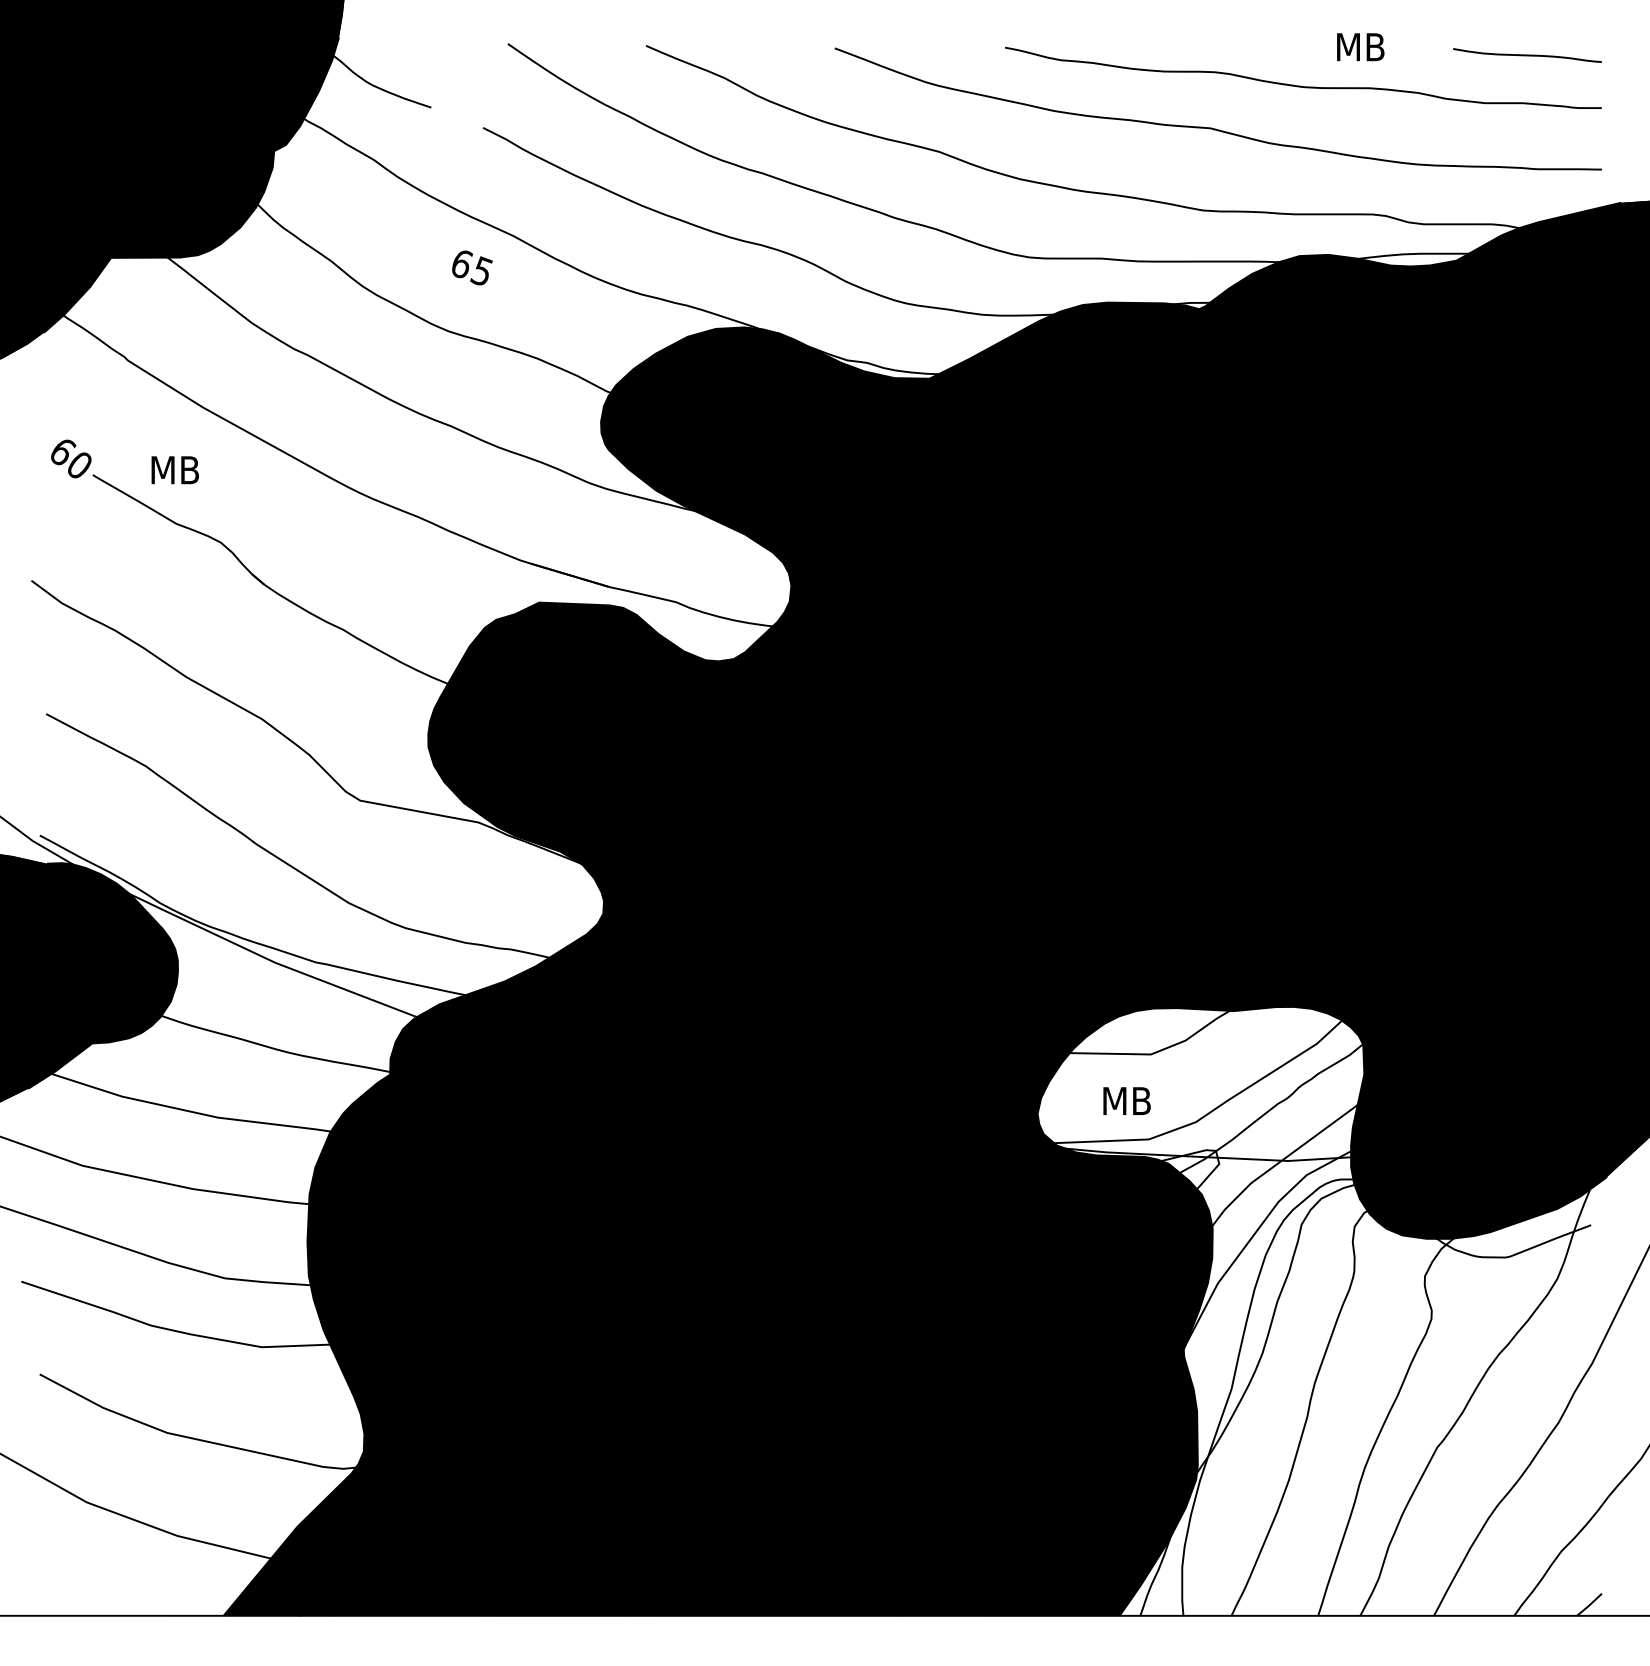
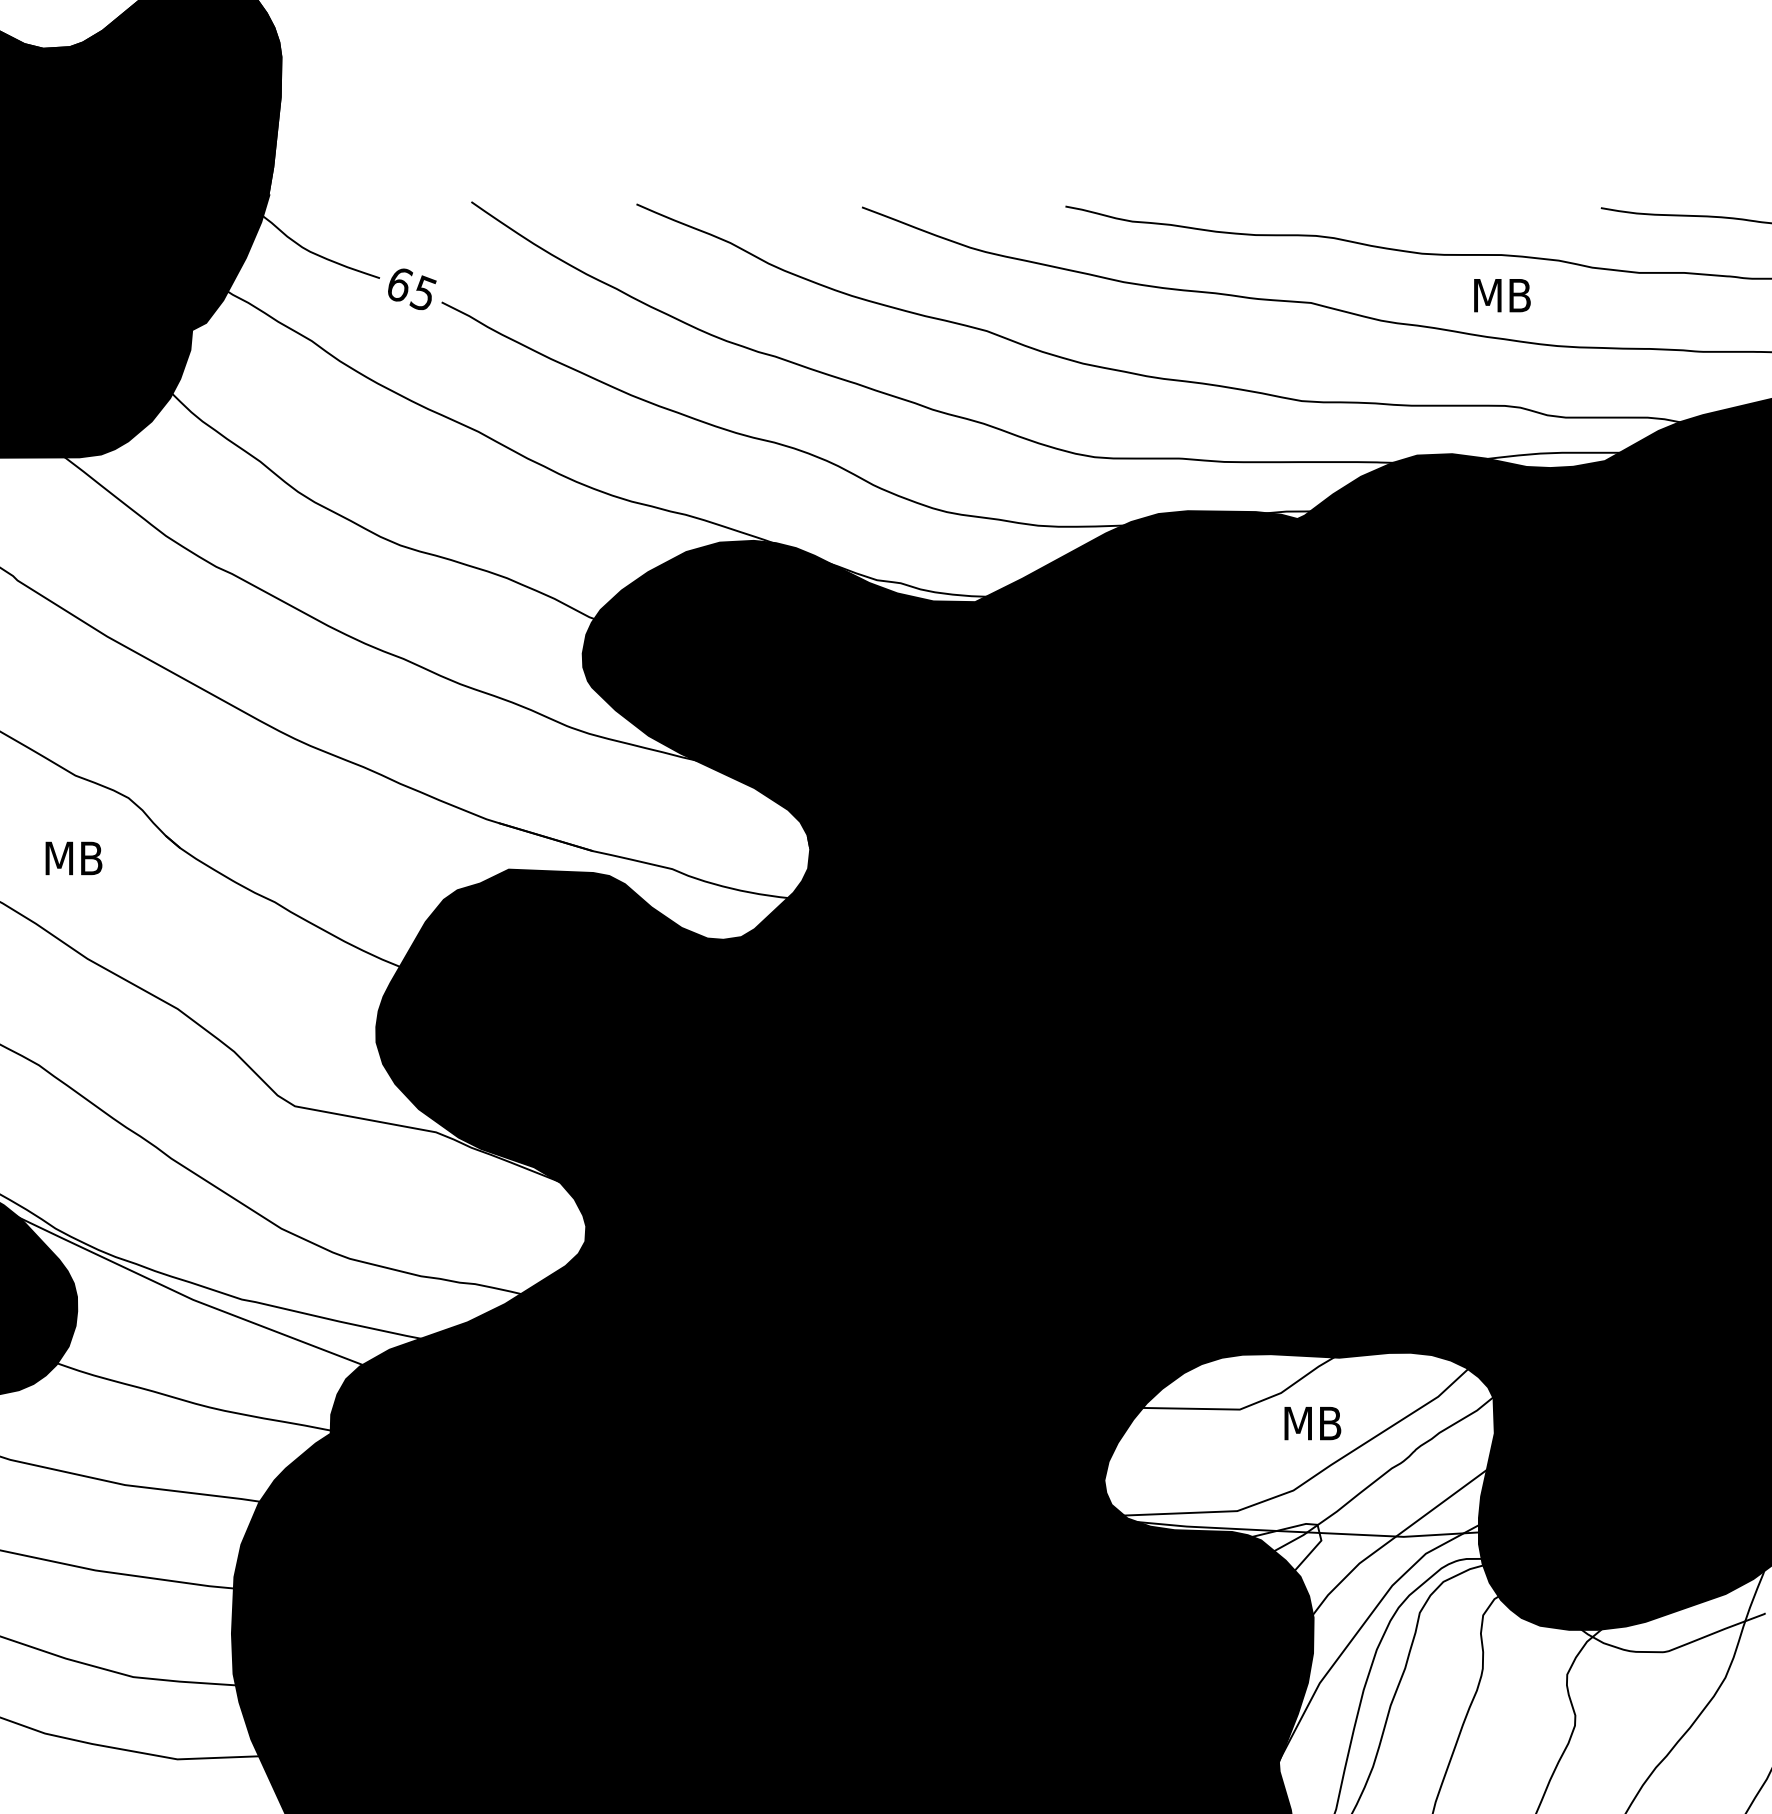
text: (1360, 47) -> (1502, 295), moved
text: (472, 267) -> (412, 288), moved
text: (174, 470) -> (73, 858), moved
text: (1126, 1100) -> (1312, 1422), moved

